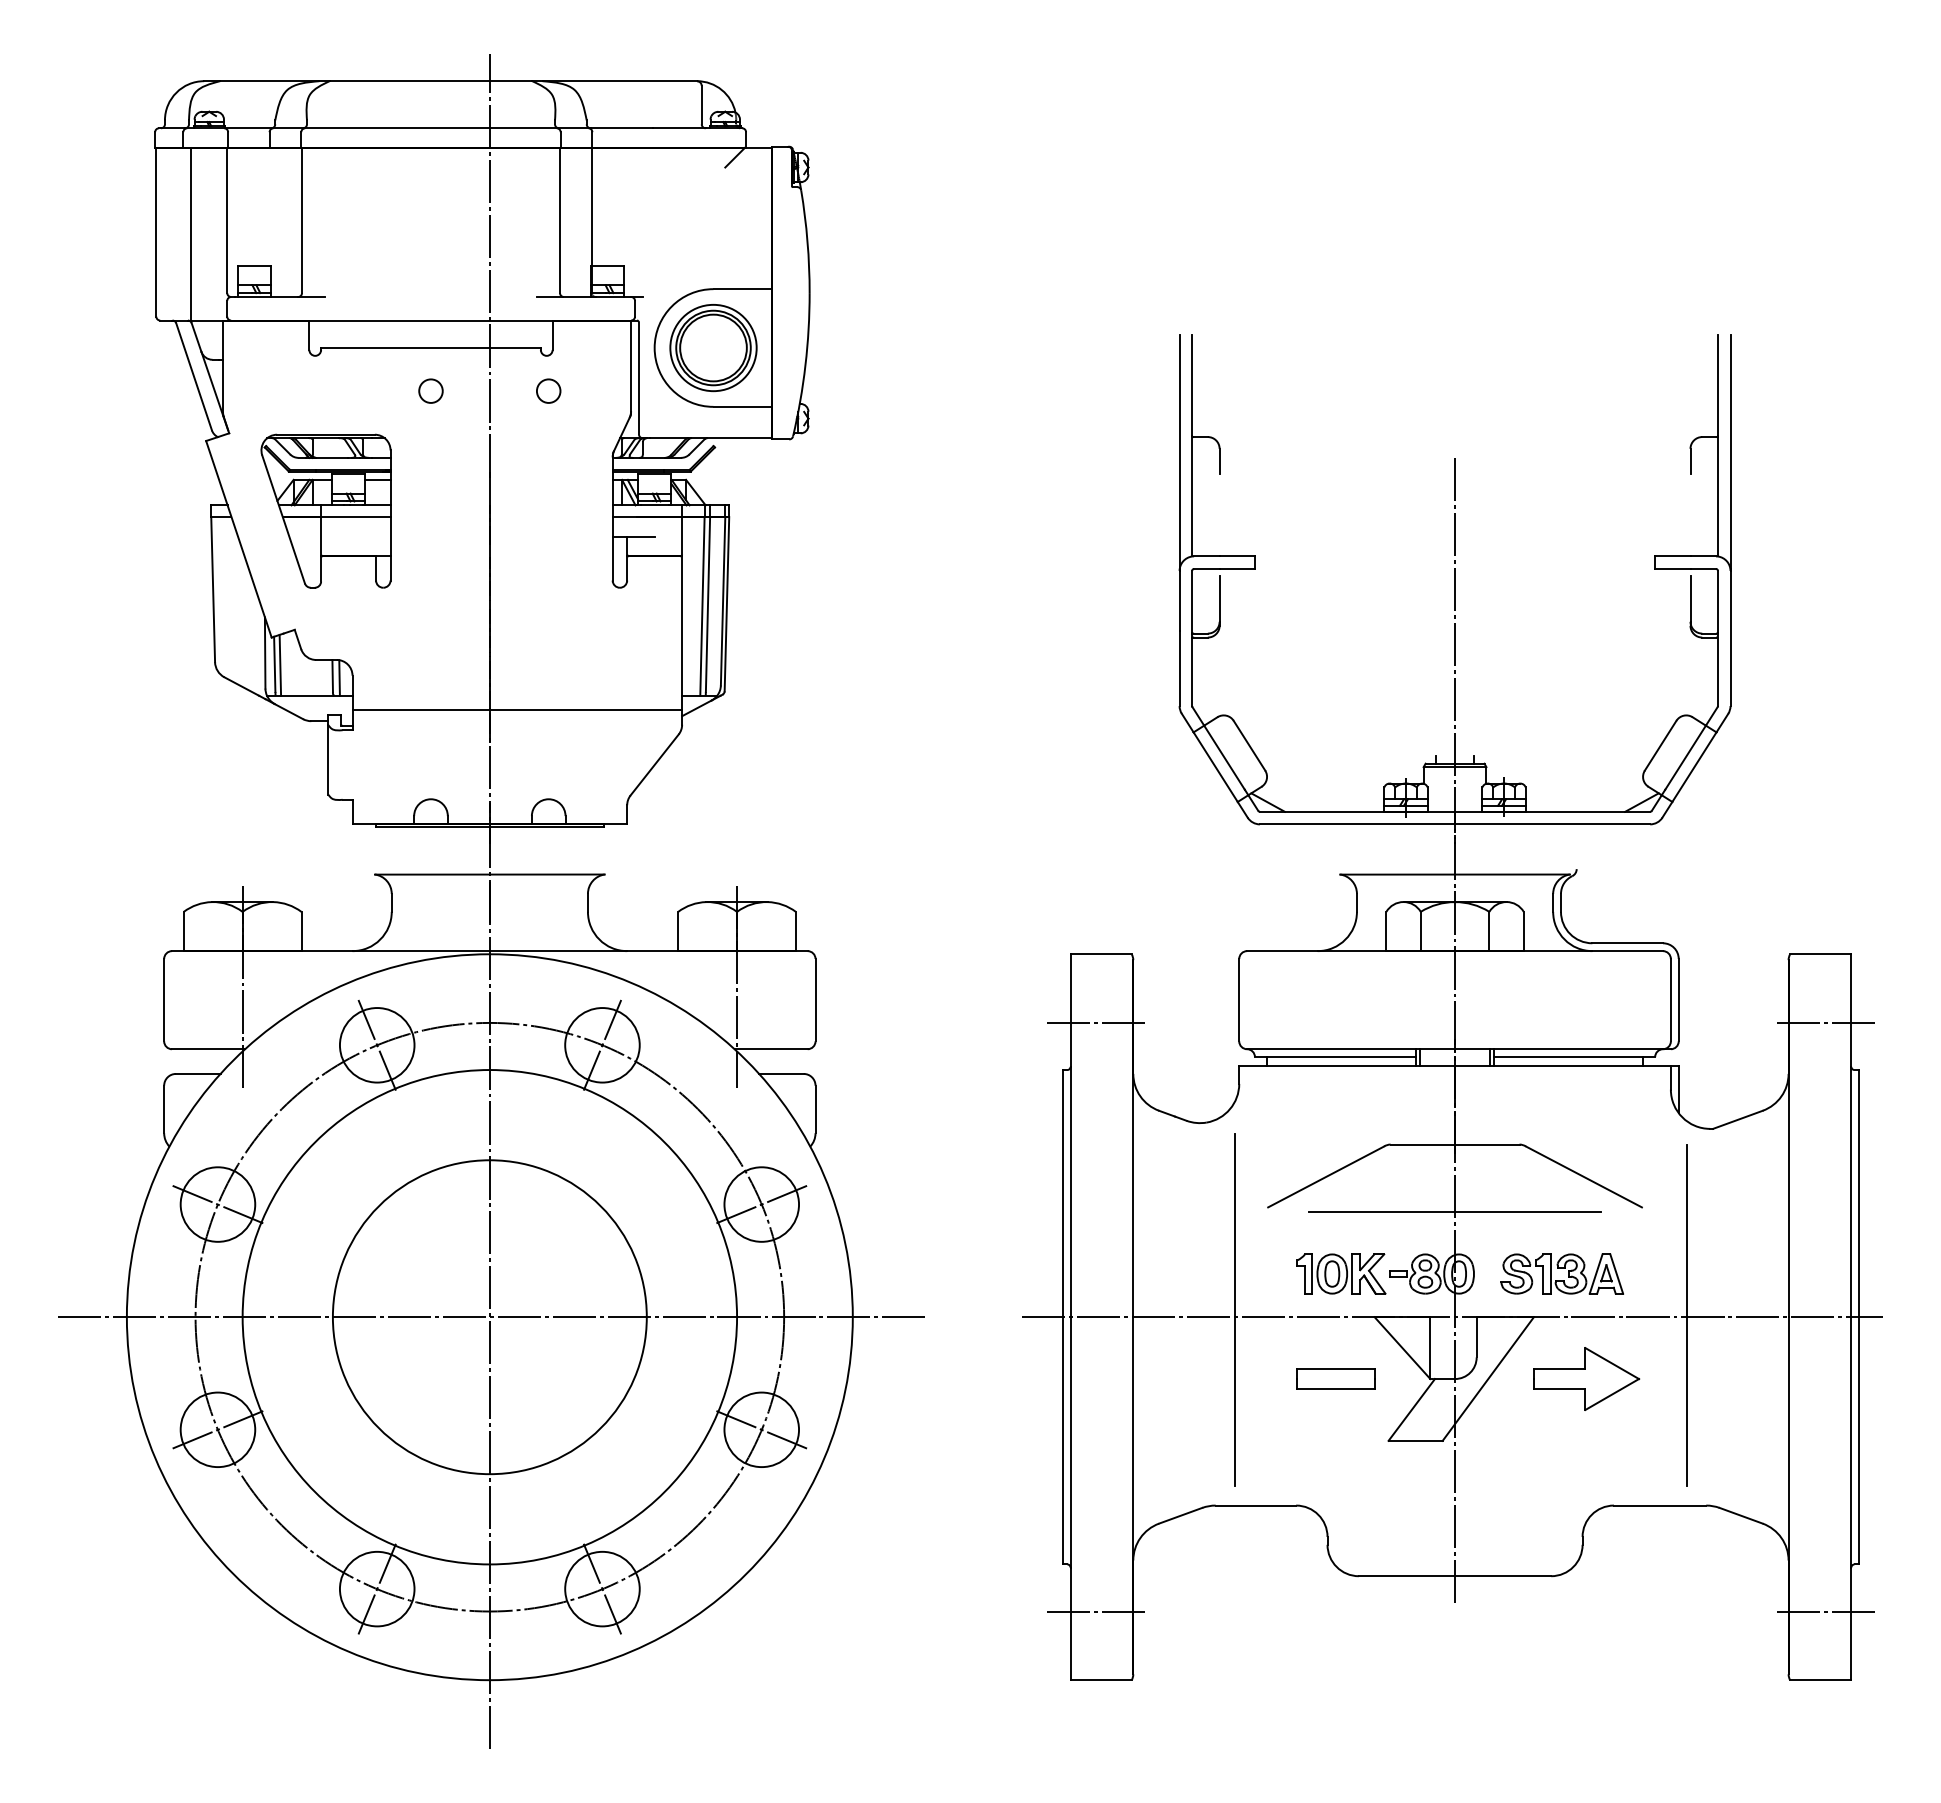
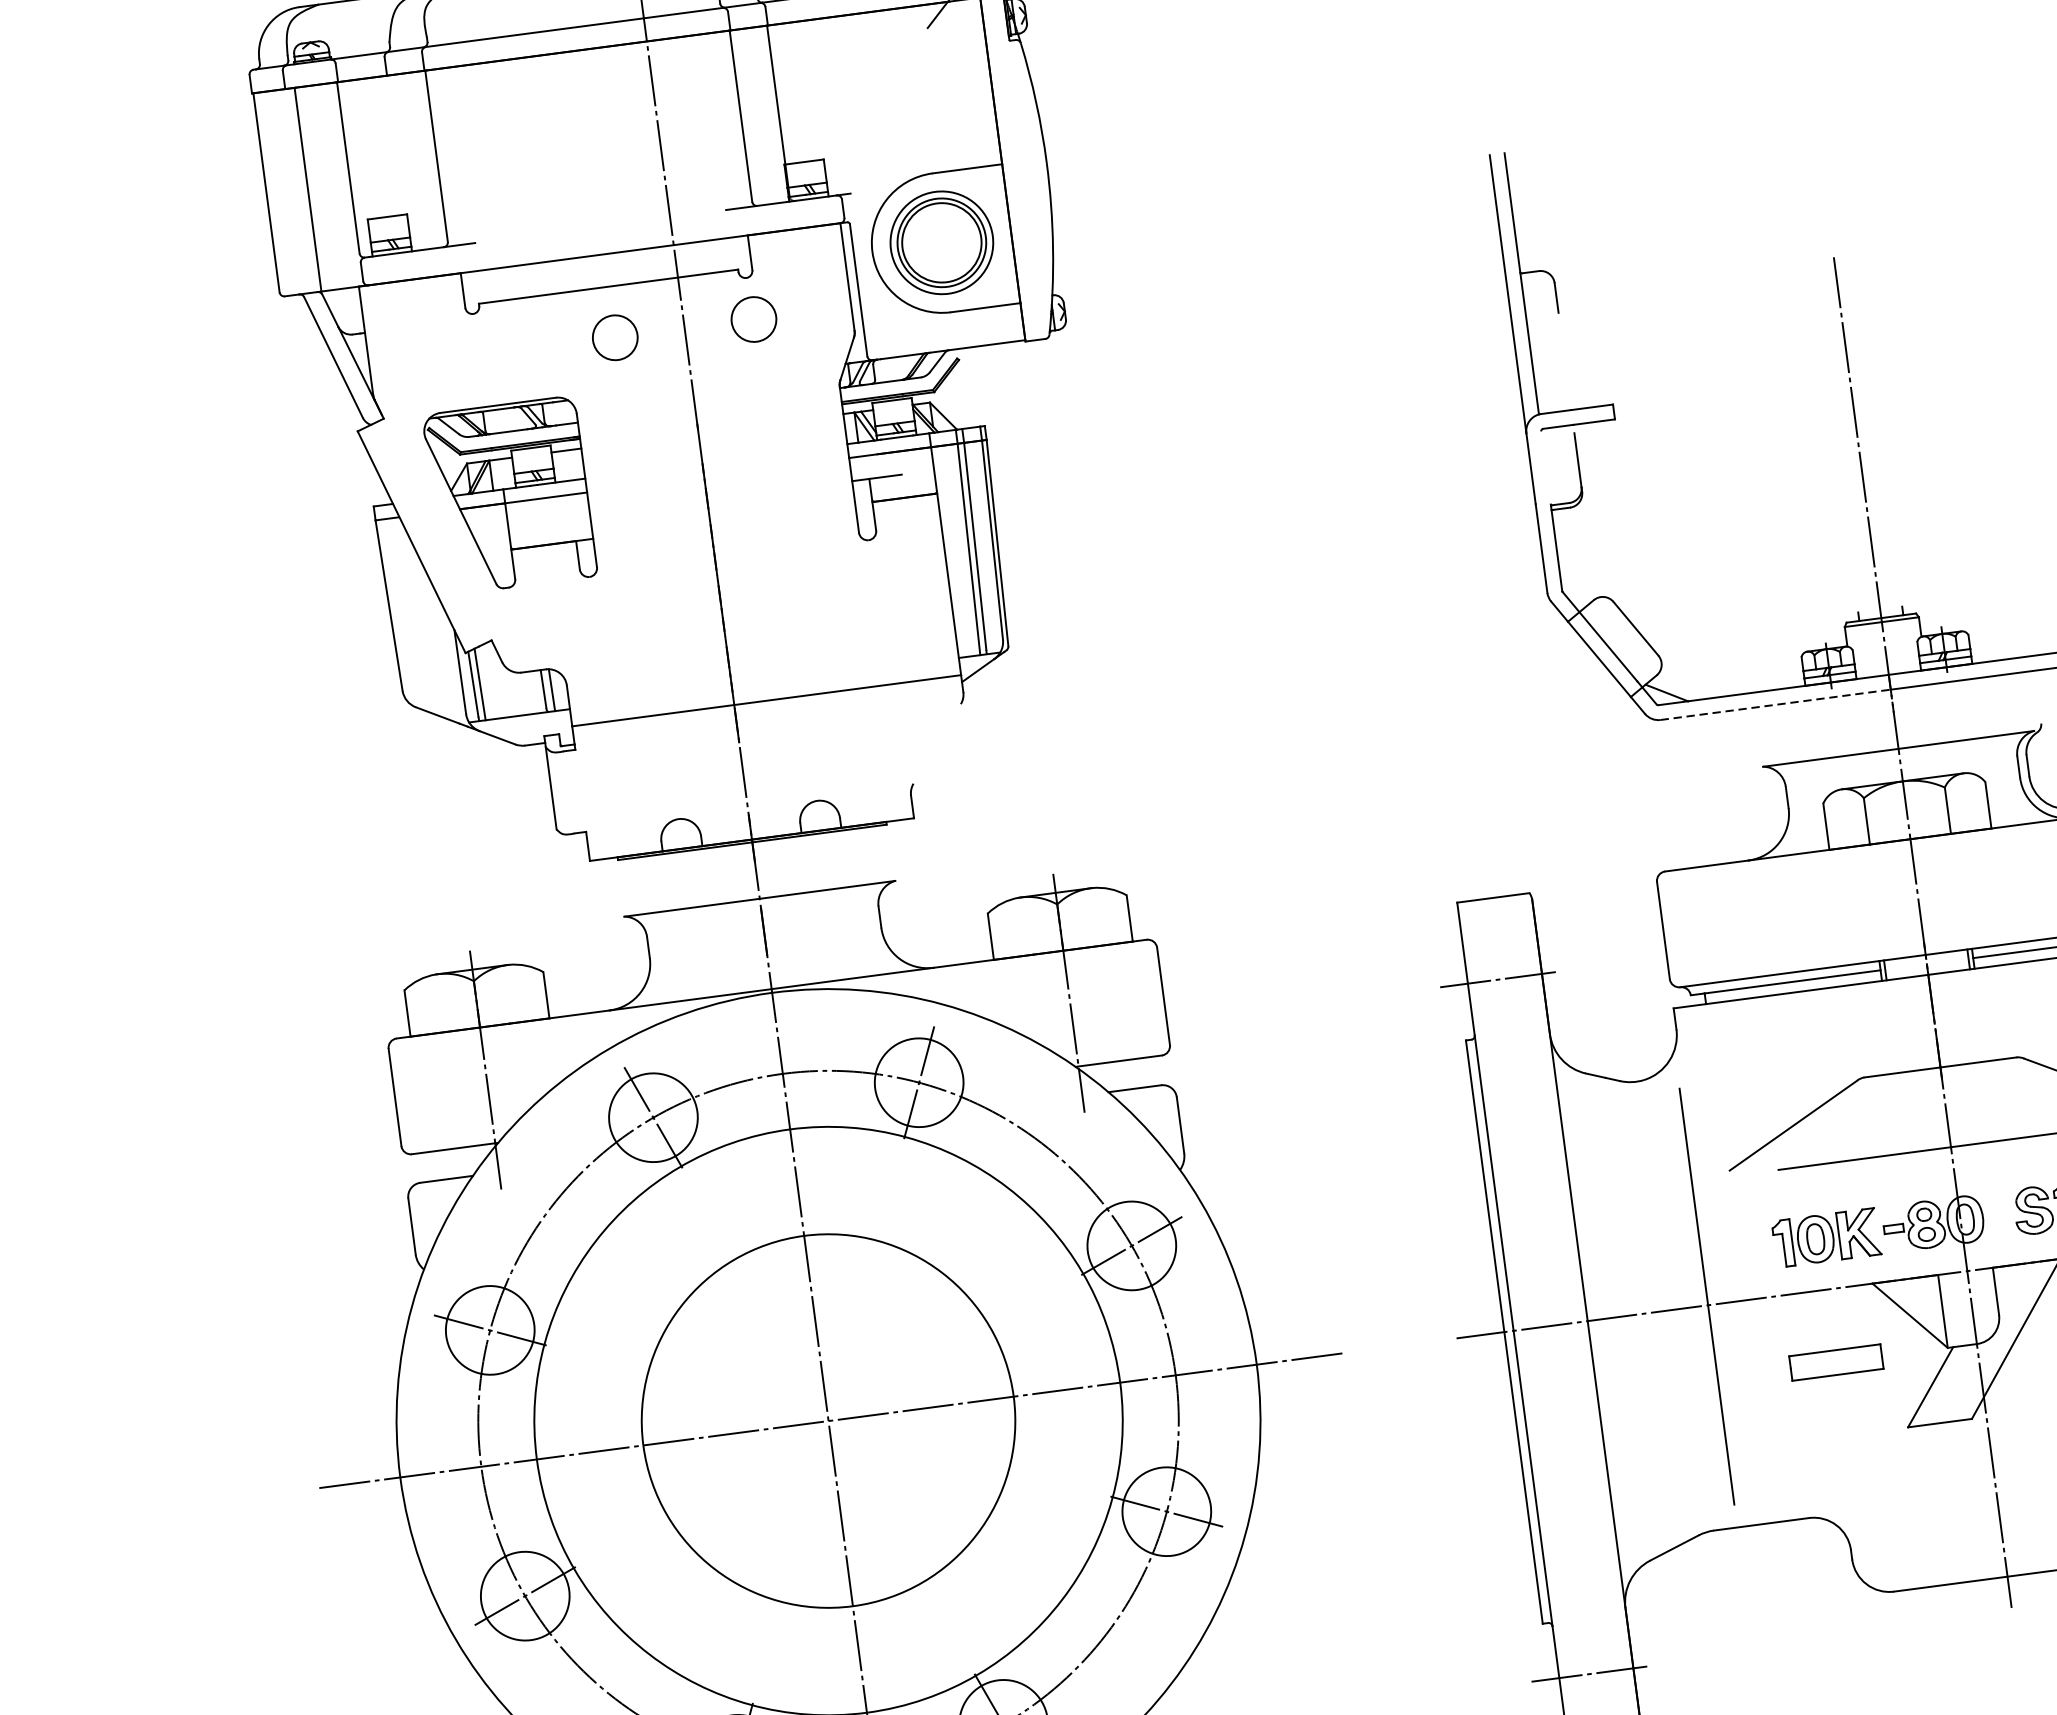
circle: (430, 390) -> (614, 336), size x1.6
circle: (548, 390) -> (753, 318), size x1.6
line: (1192, 601) -> (1546, 467), removed
line: (654, 764) -> (936, 743), removed
line: (1357, 824) -> (1775, 704), solid -> dashed

